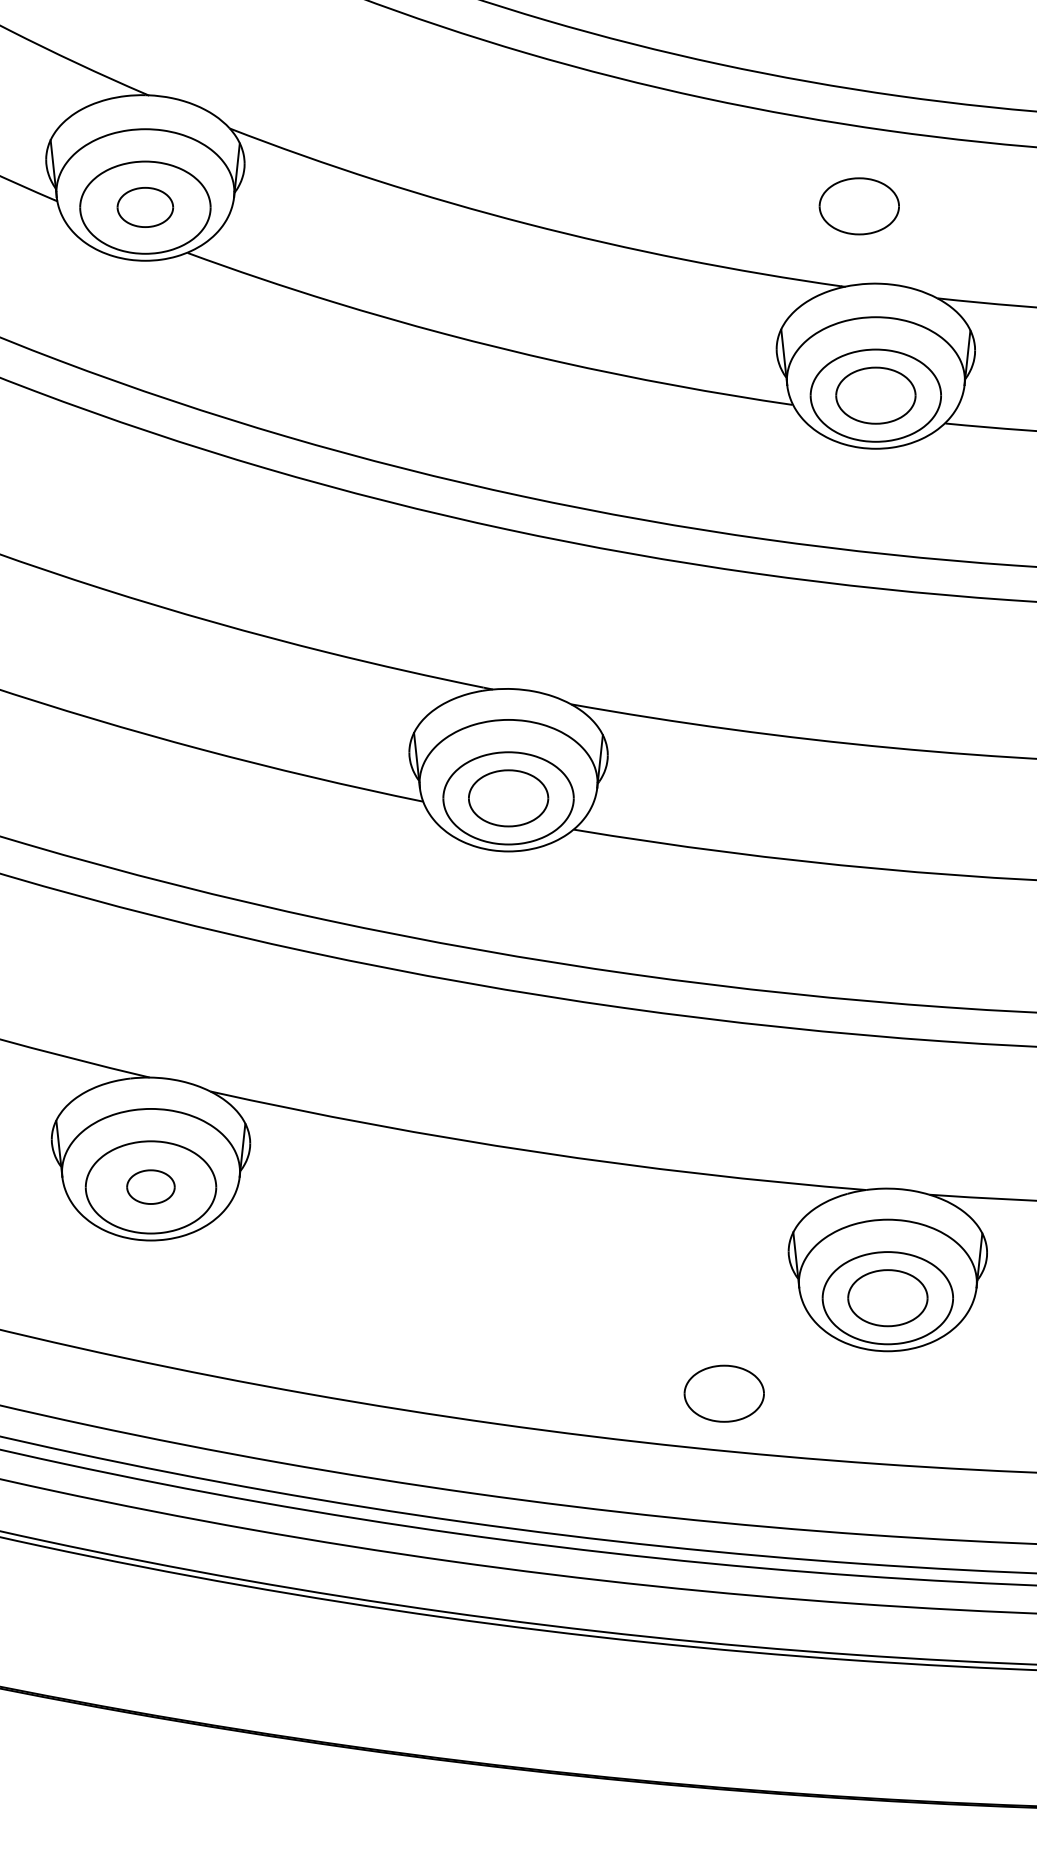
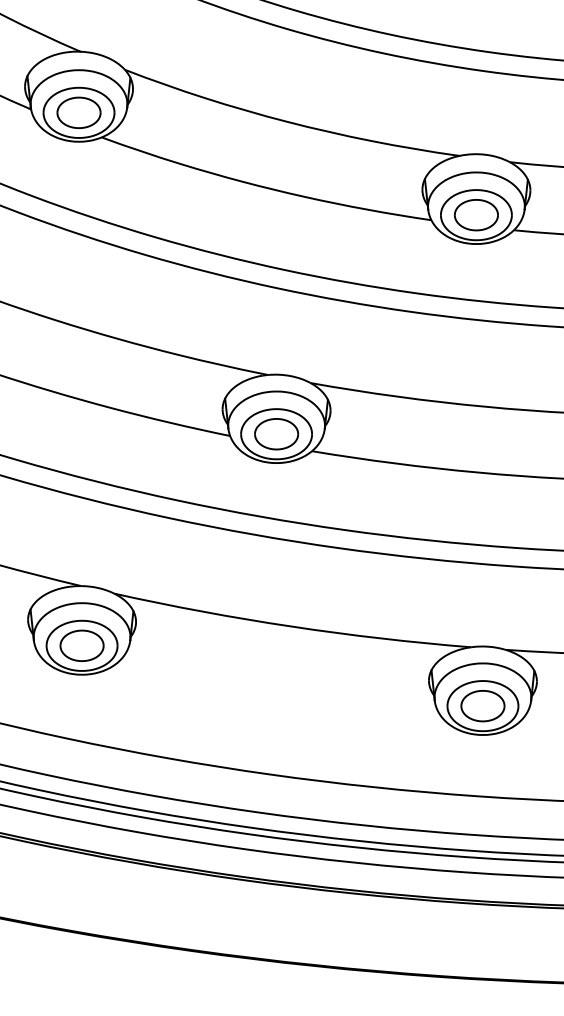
part: (144, 206) -> (78, 112), size x1.43
part: (859, 206) -> (467, 112), removed
part: (149, 1186) -> (81, 645), size x1.67
part: (723, 1394) -> (393, 758), removed

